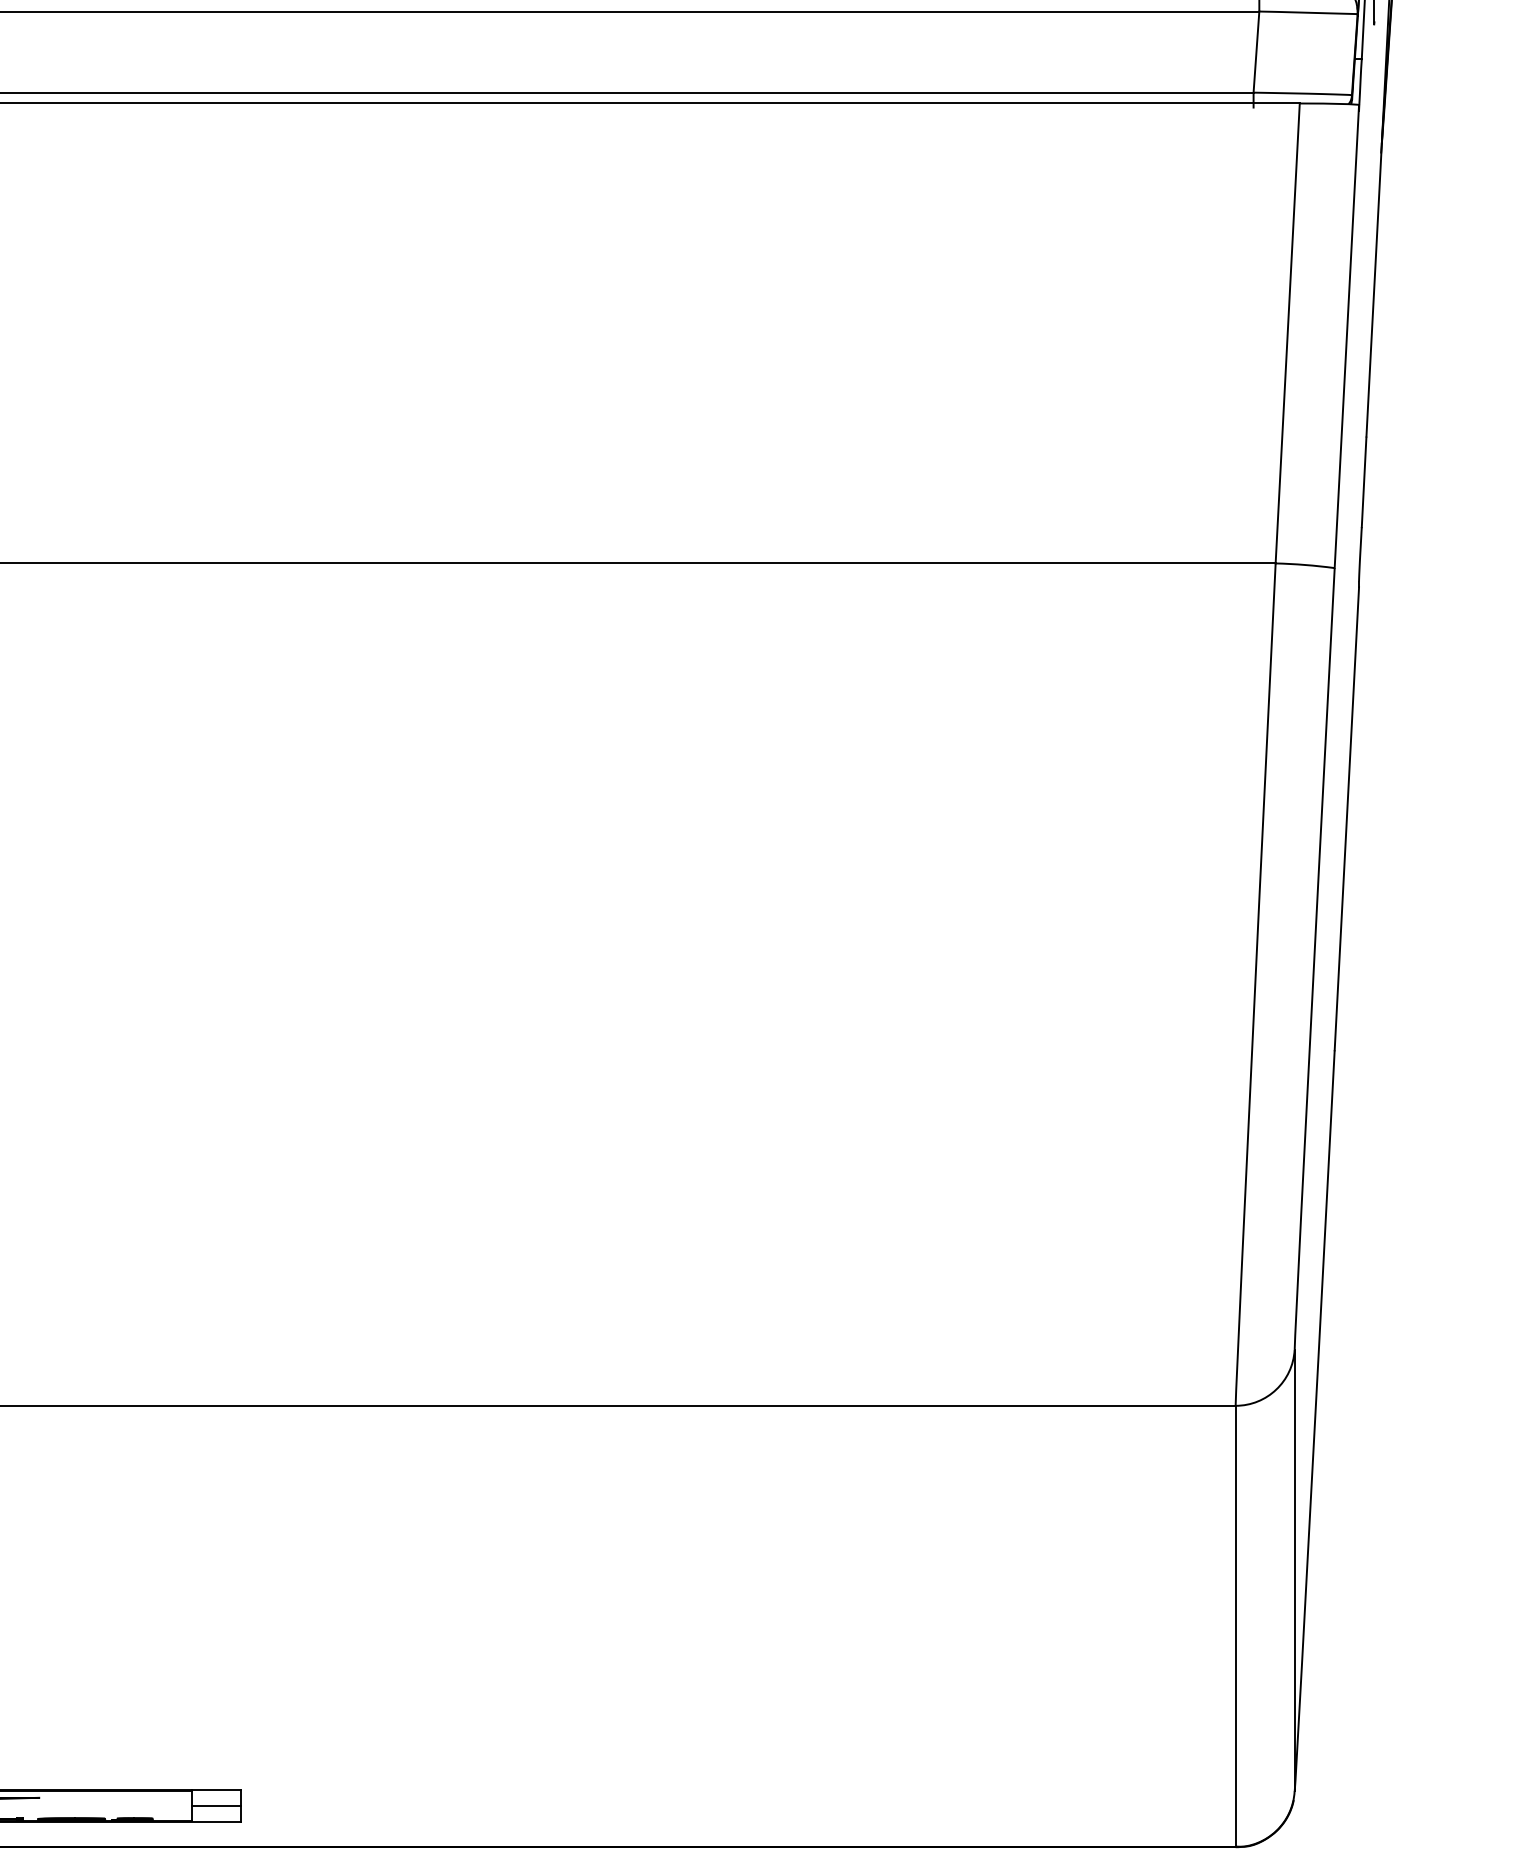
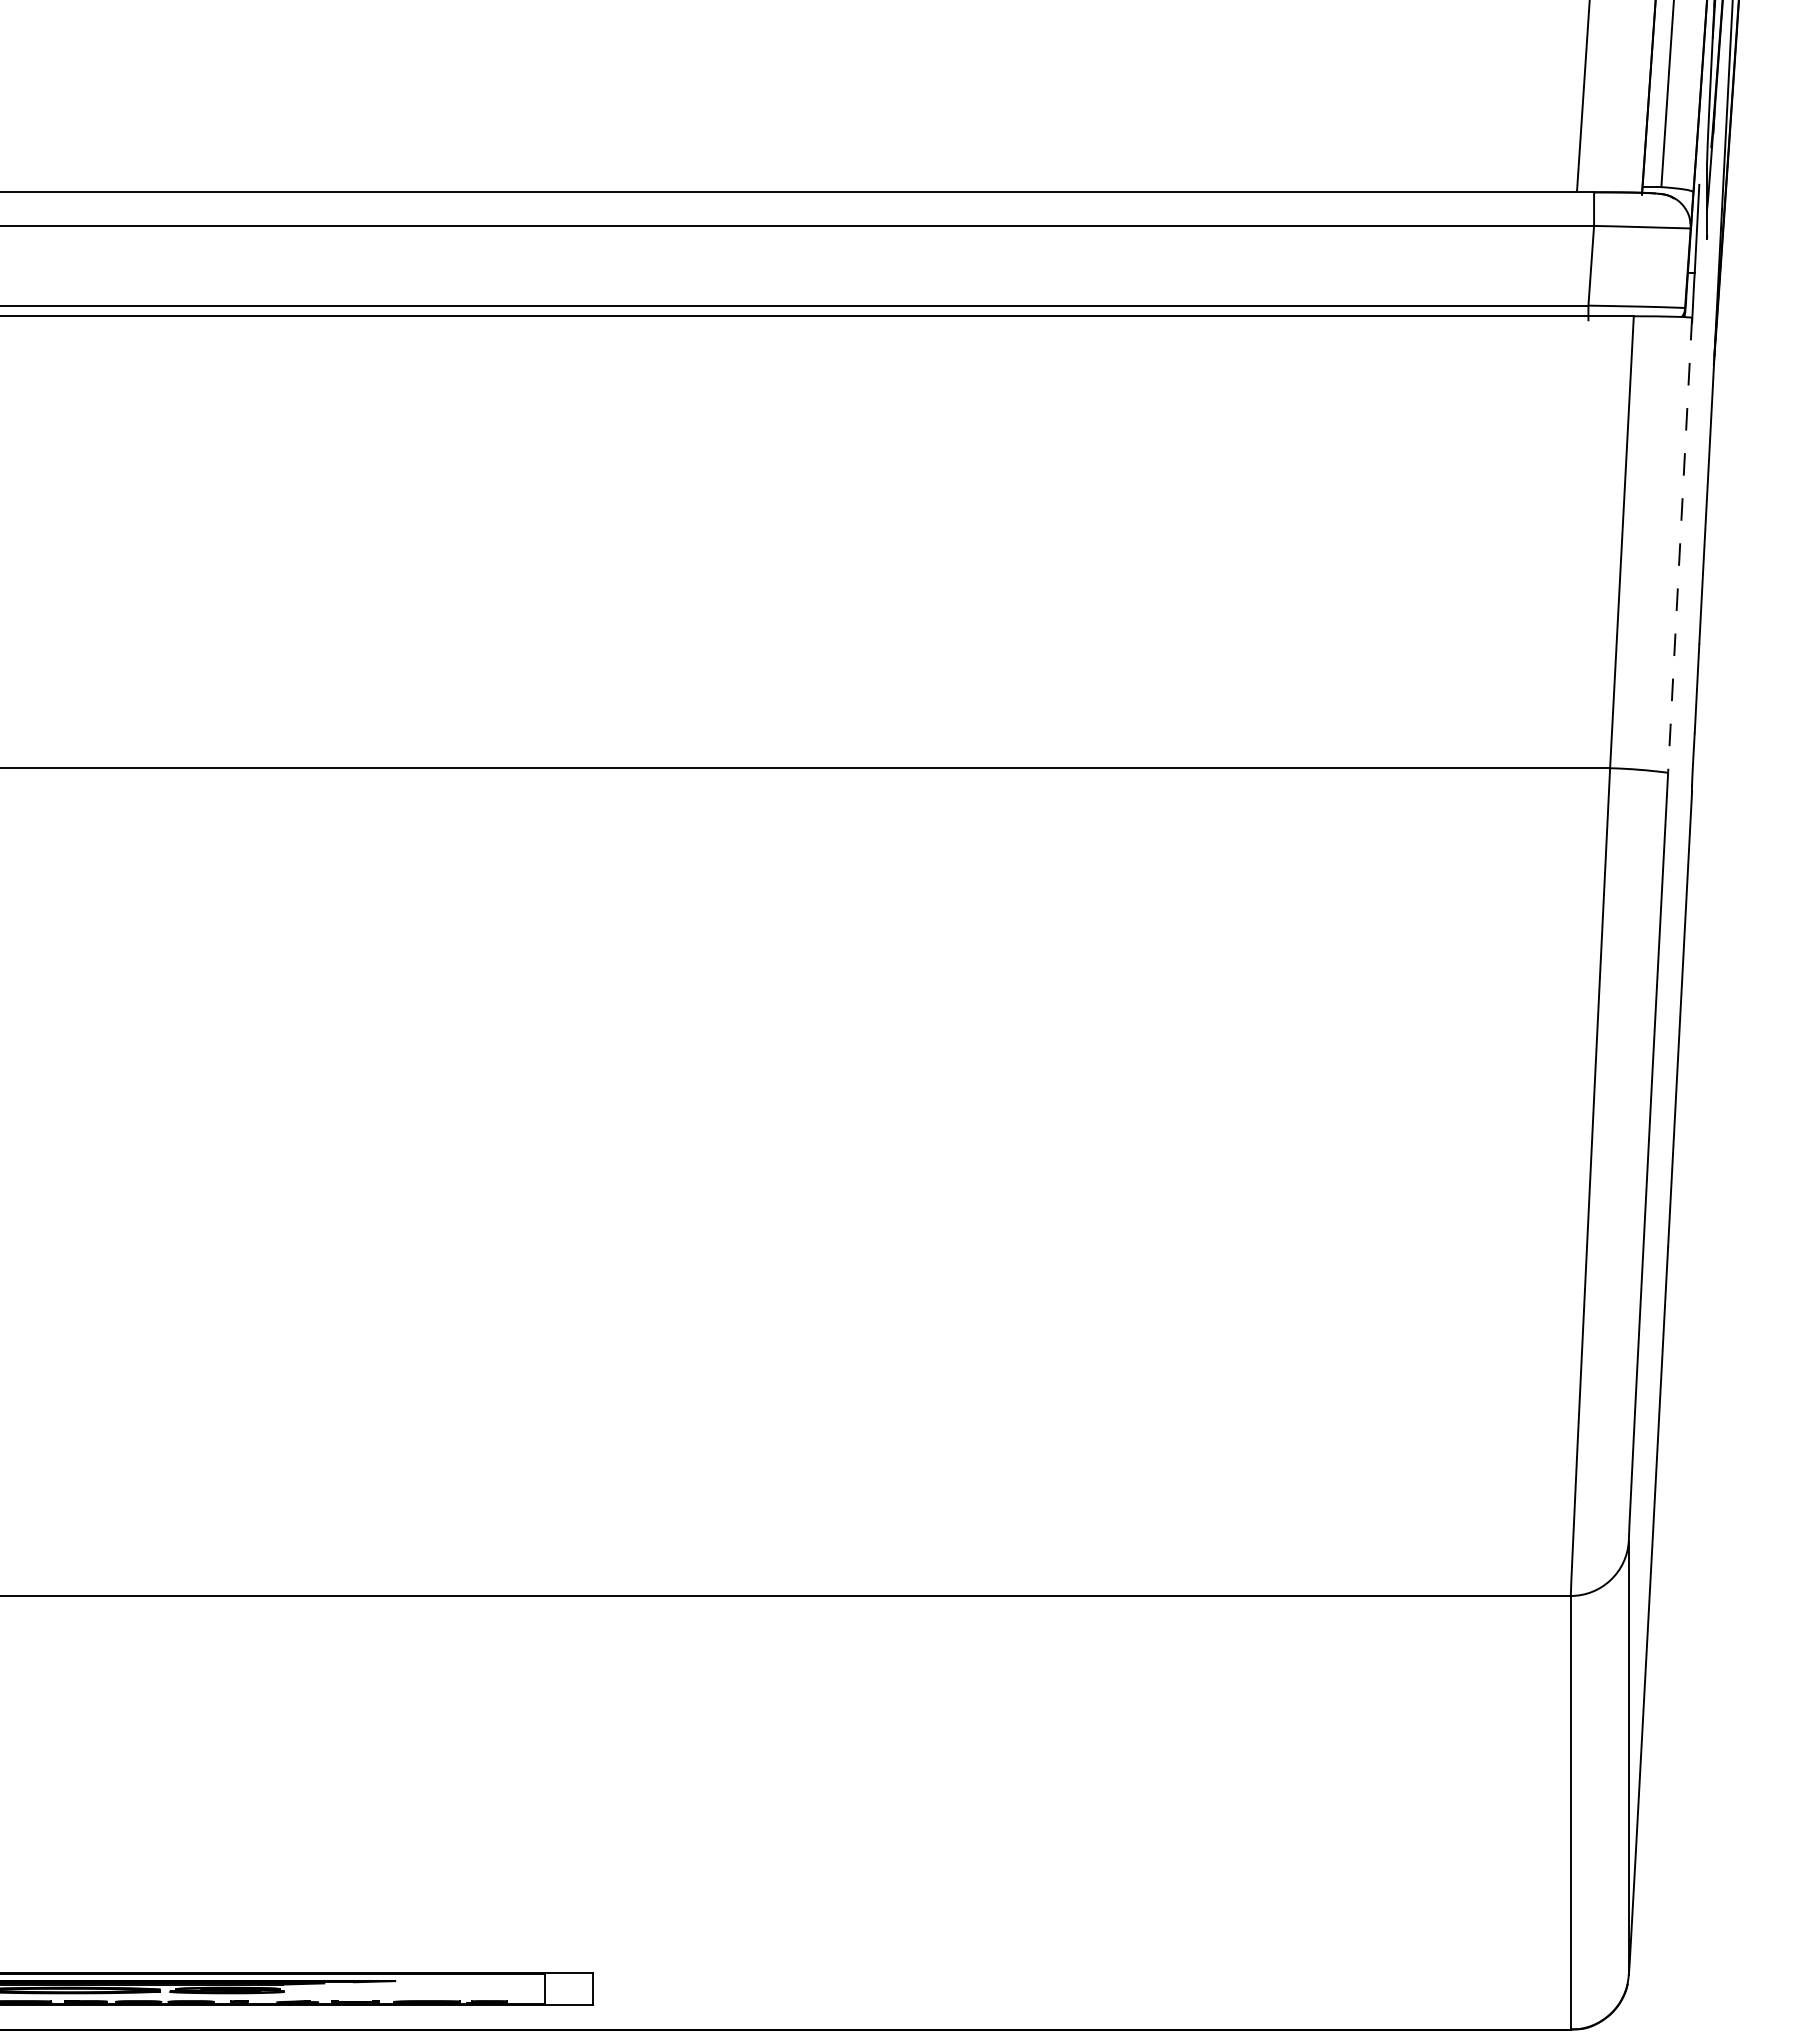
line: (1347, 336) -> (1680, 545), solid -> dashed
line: (216, 1805) -> (569, 1988), removed

